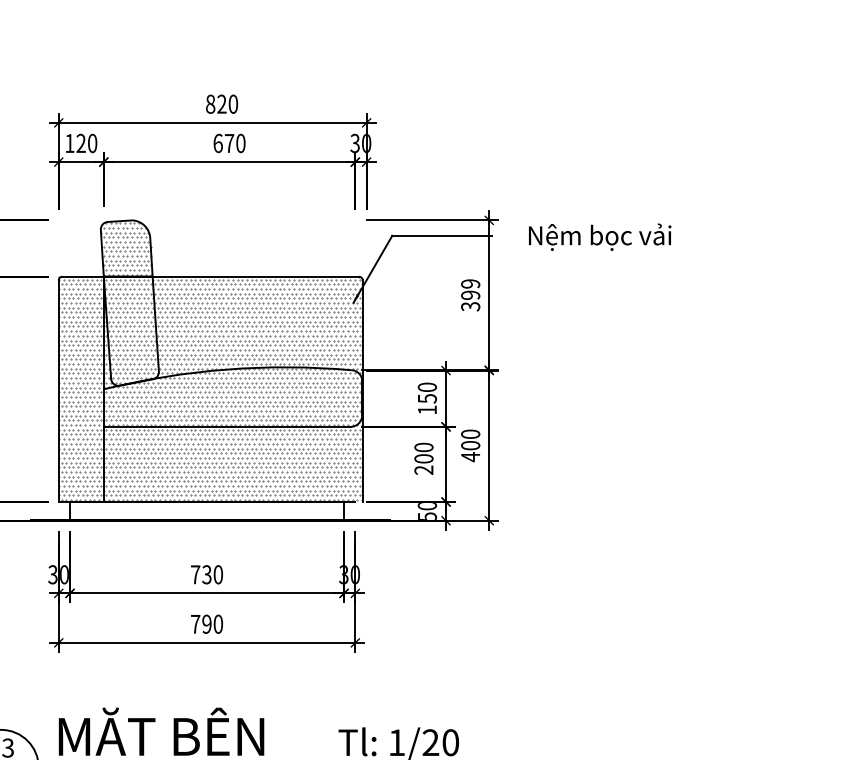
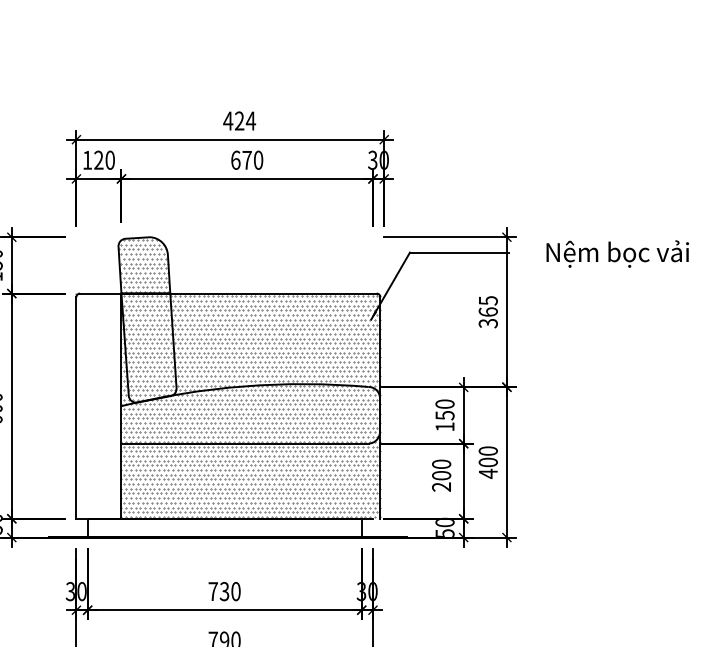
text: (221, 103) -> (239, 120), 820 -> 424
text: (470, 289) -> (488, 306), 399 -> 365
hatch: (80, 389) -> (98, 406), removed

